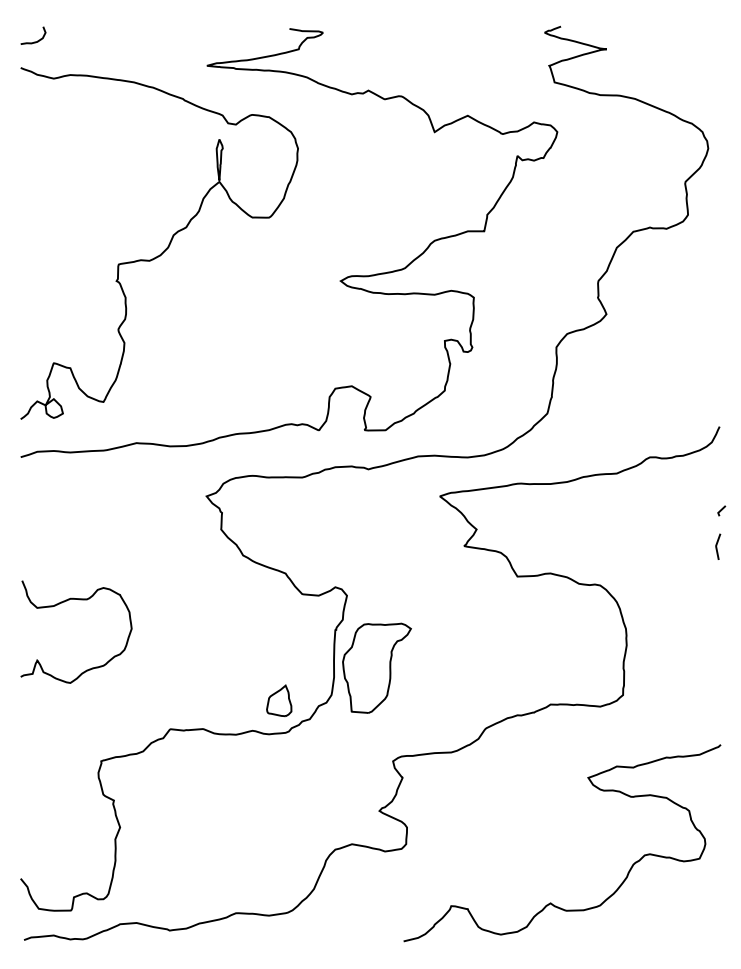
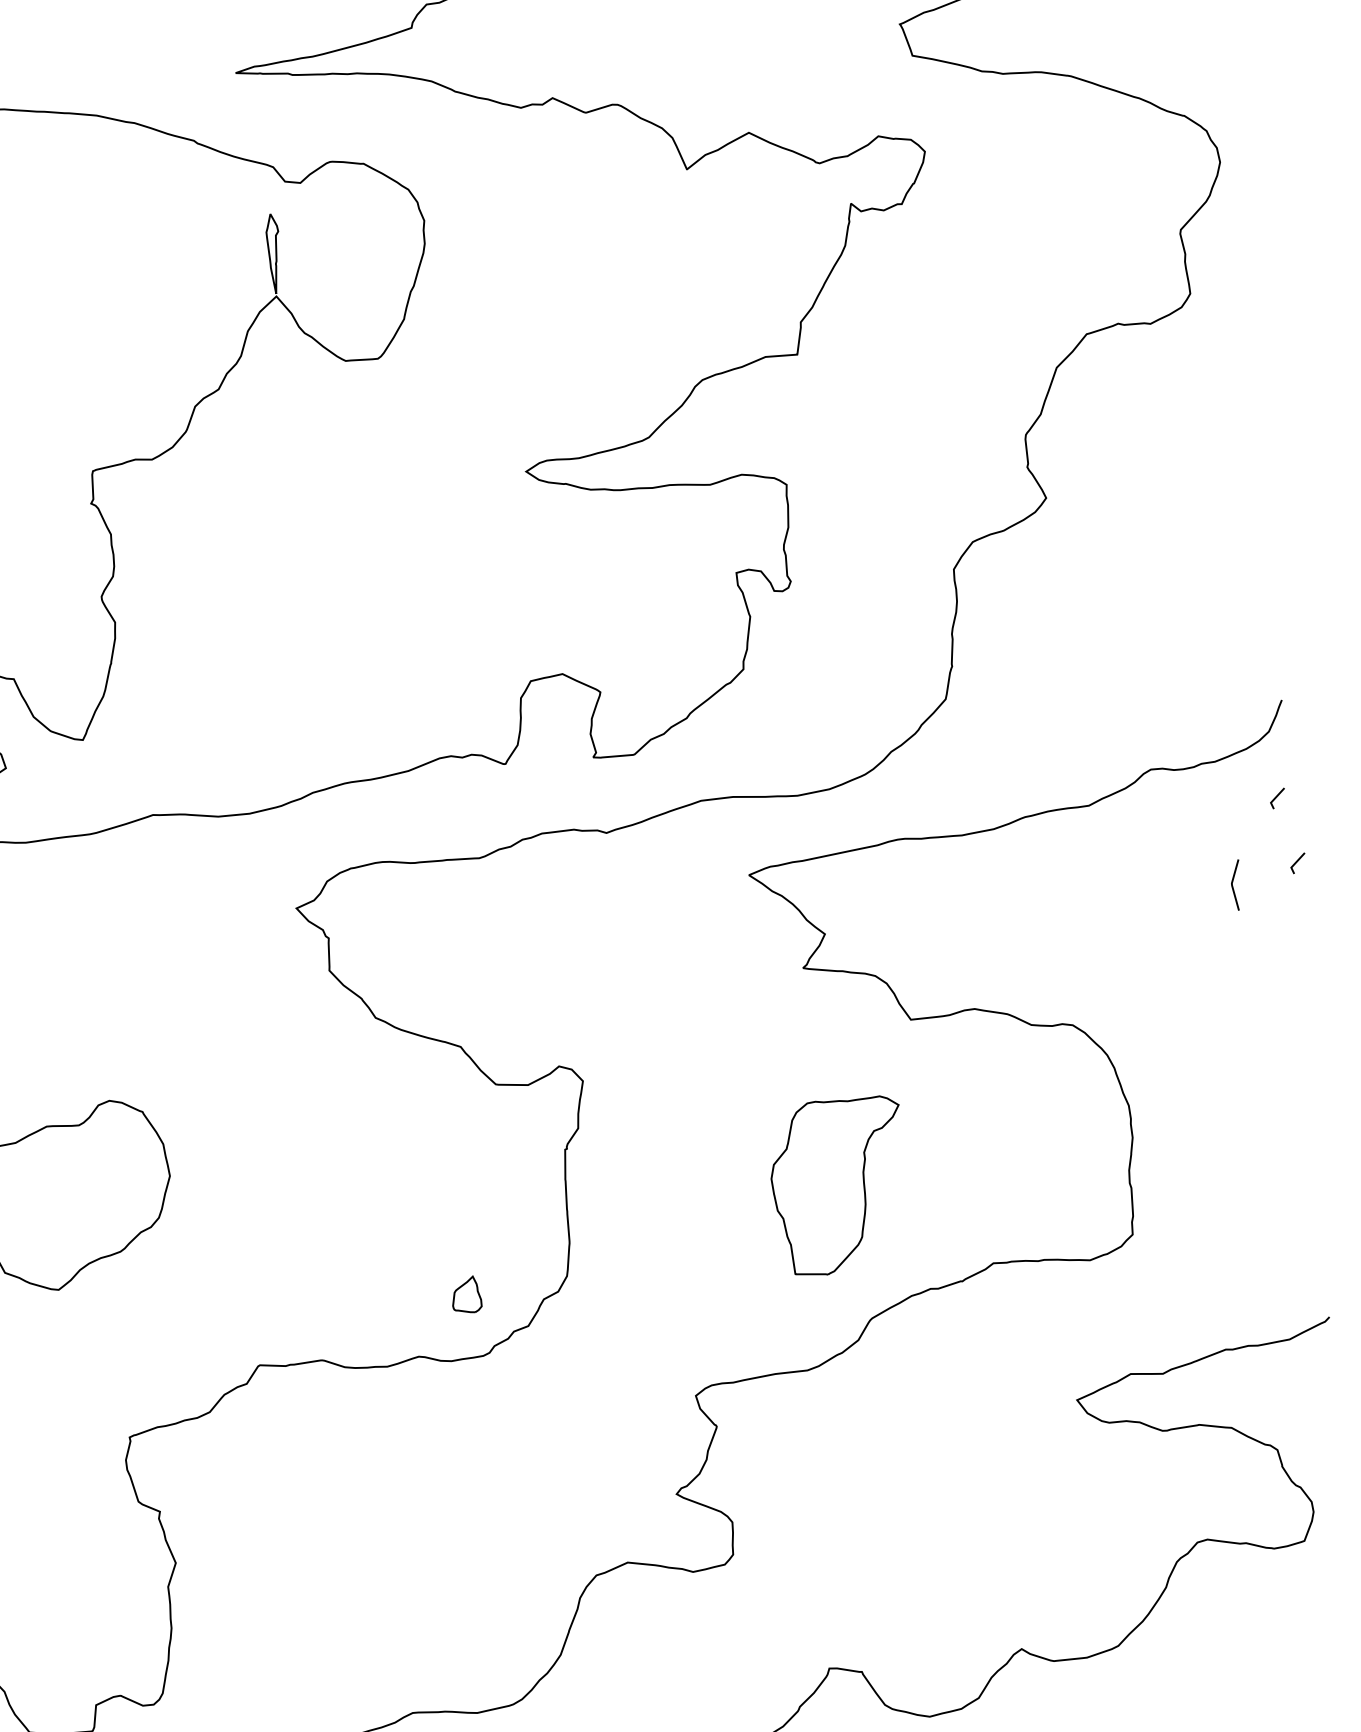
line: (713, 476) -> (1276, 797), added
curve: (717, 546) -> (1234, 884), moved
part: (376, 667) -> (837, 1184), moved
part: (279, 700) -> (466, 1294), size x0.6

